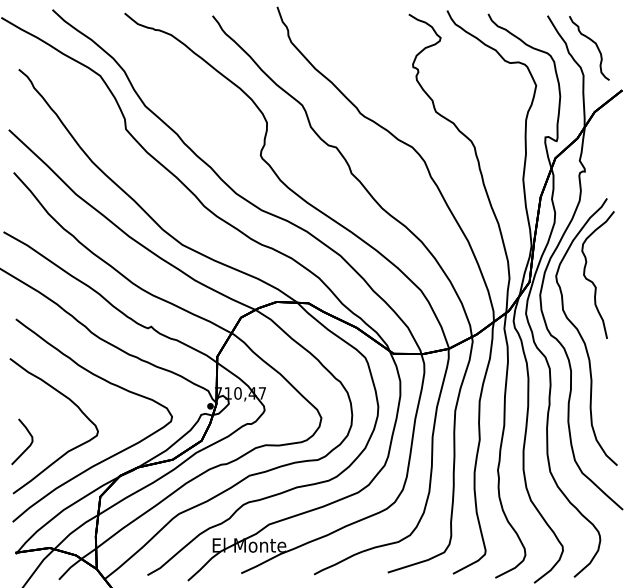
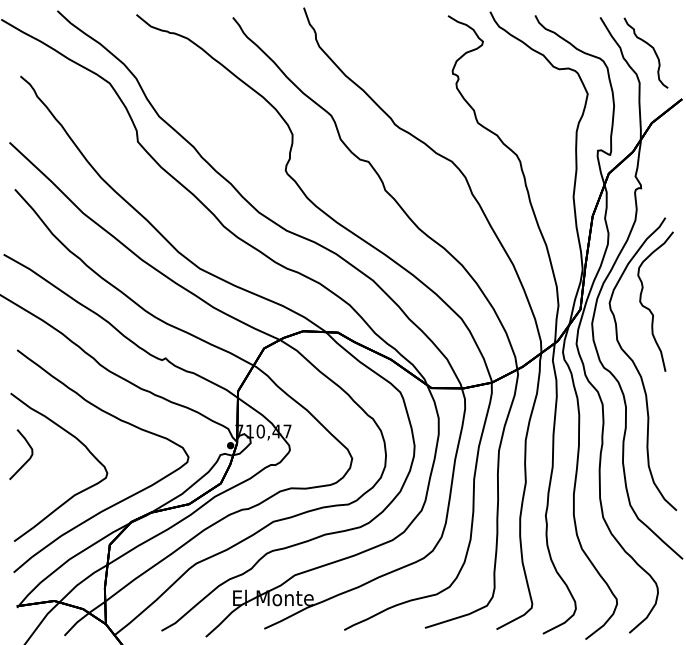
part: (27, 446) -> (27, 459), moved

